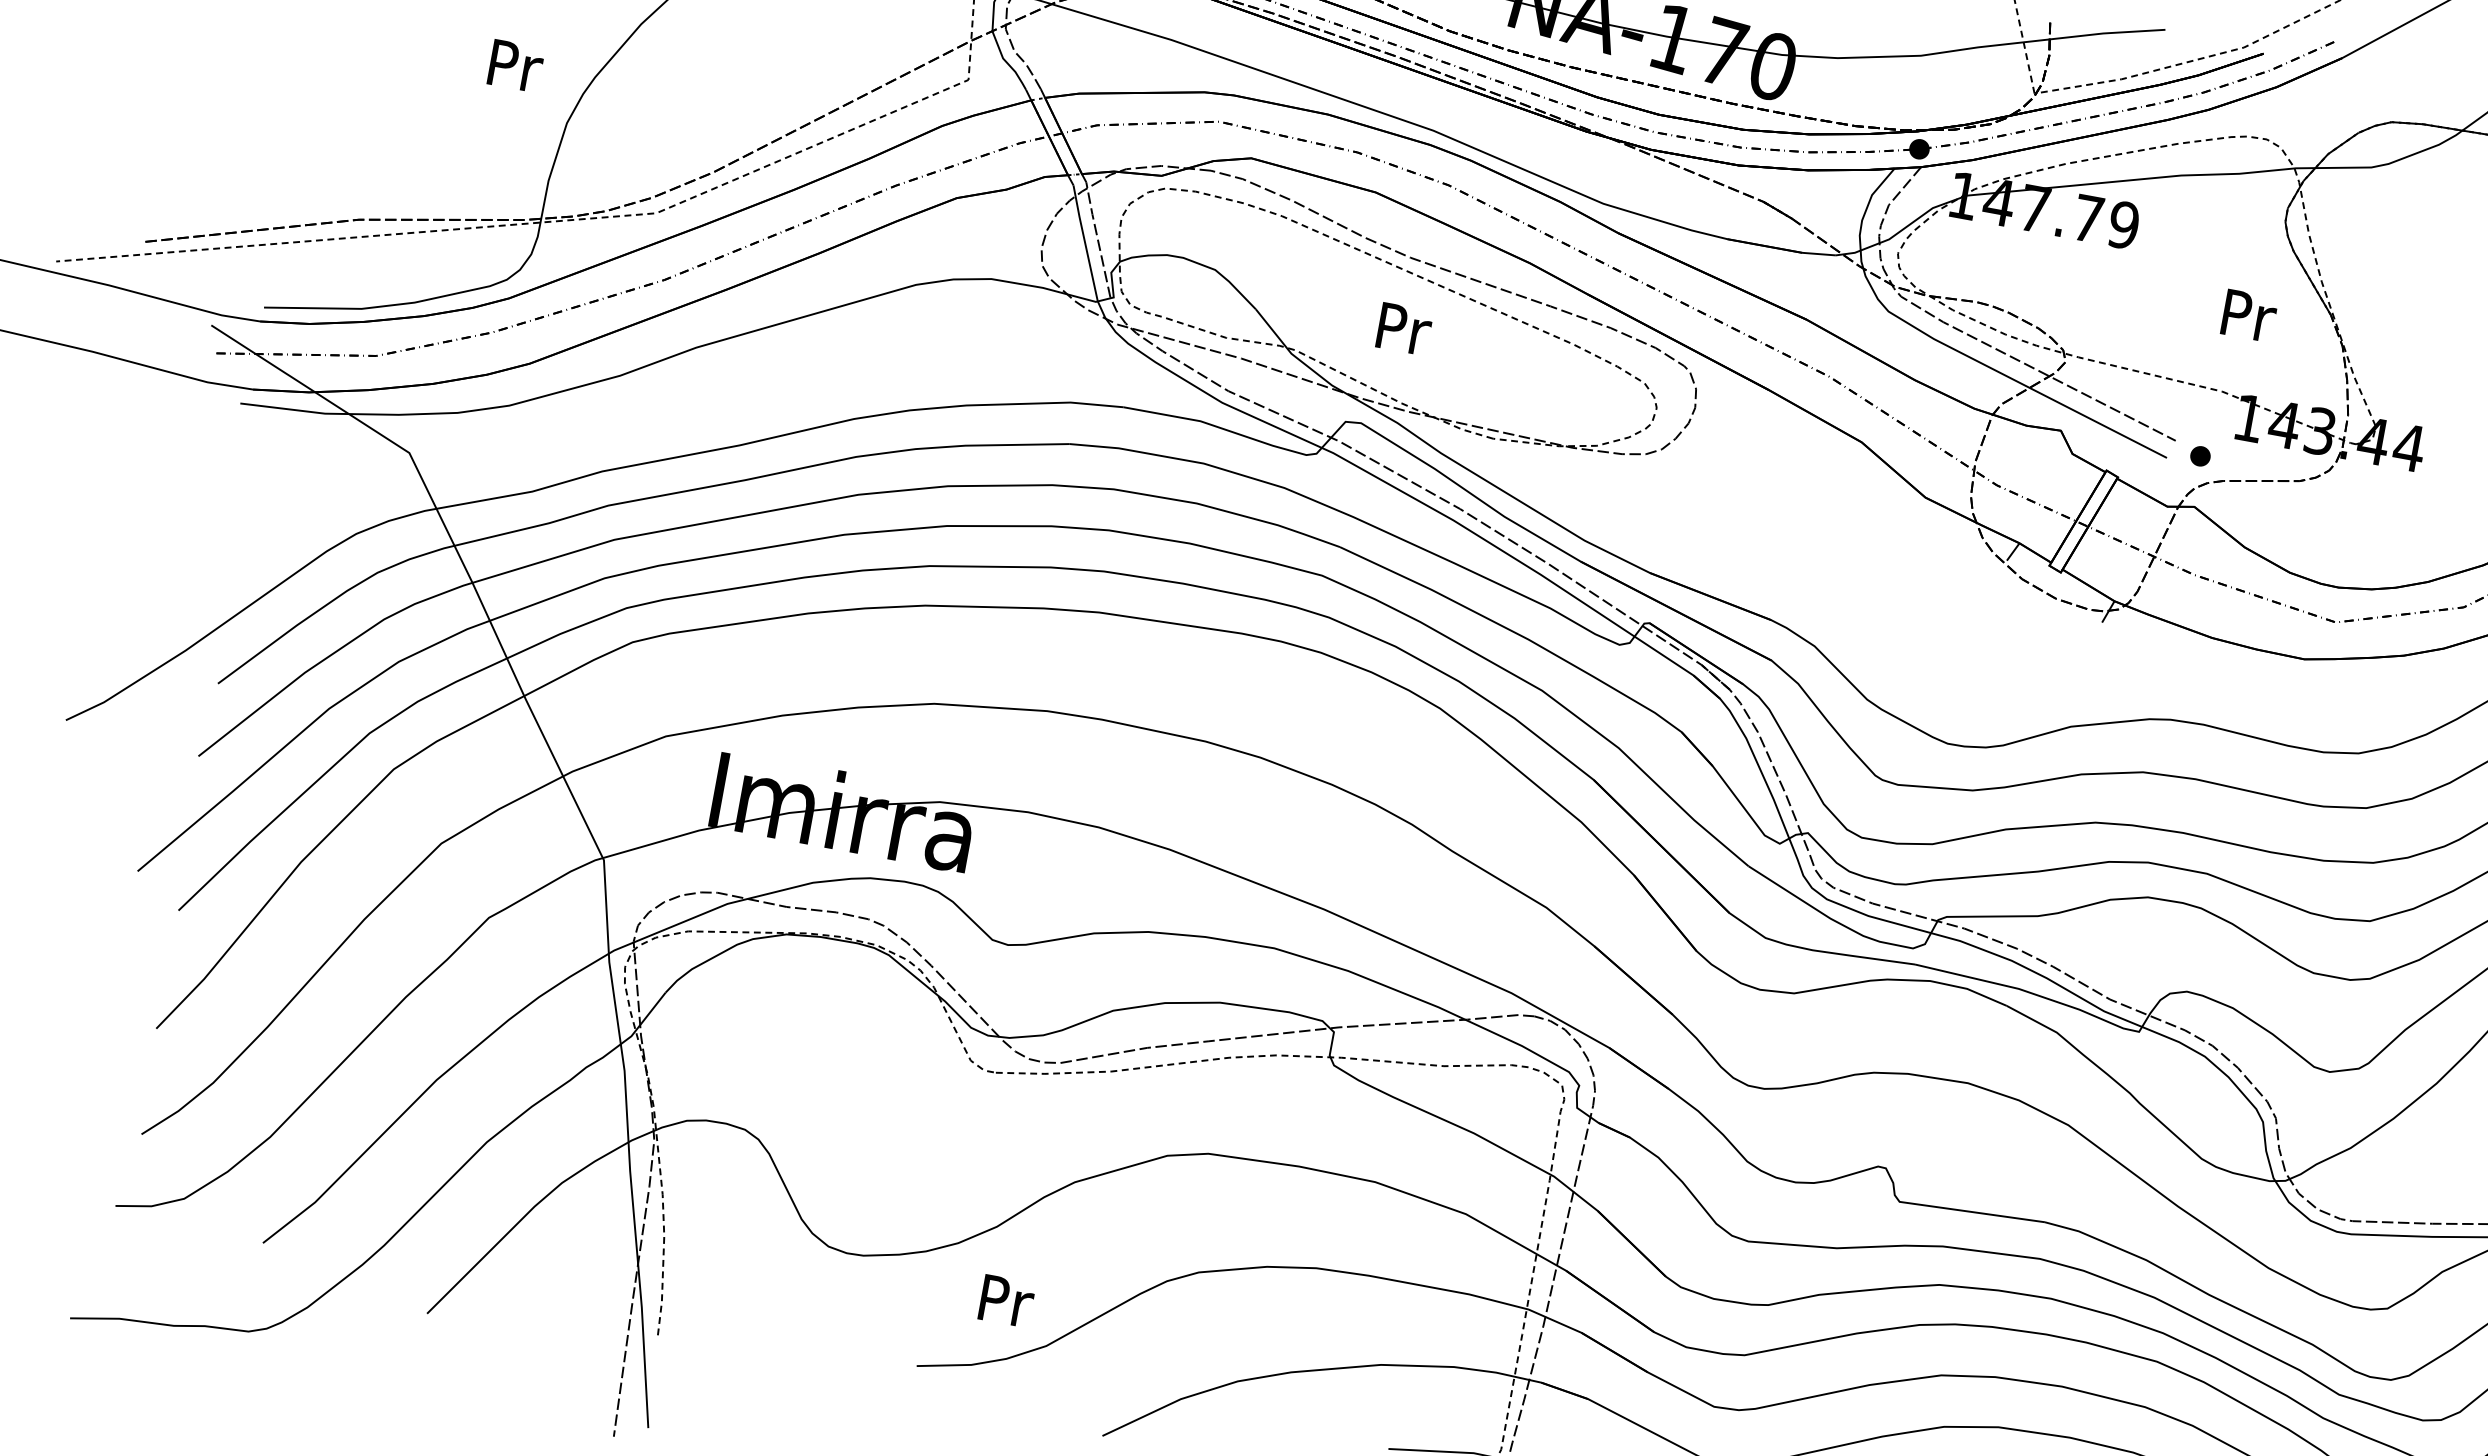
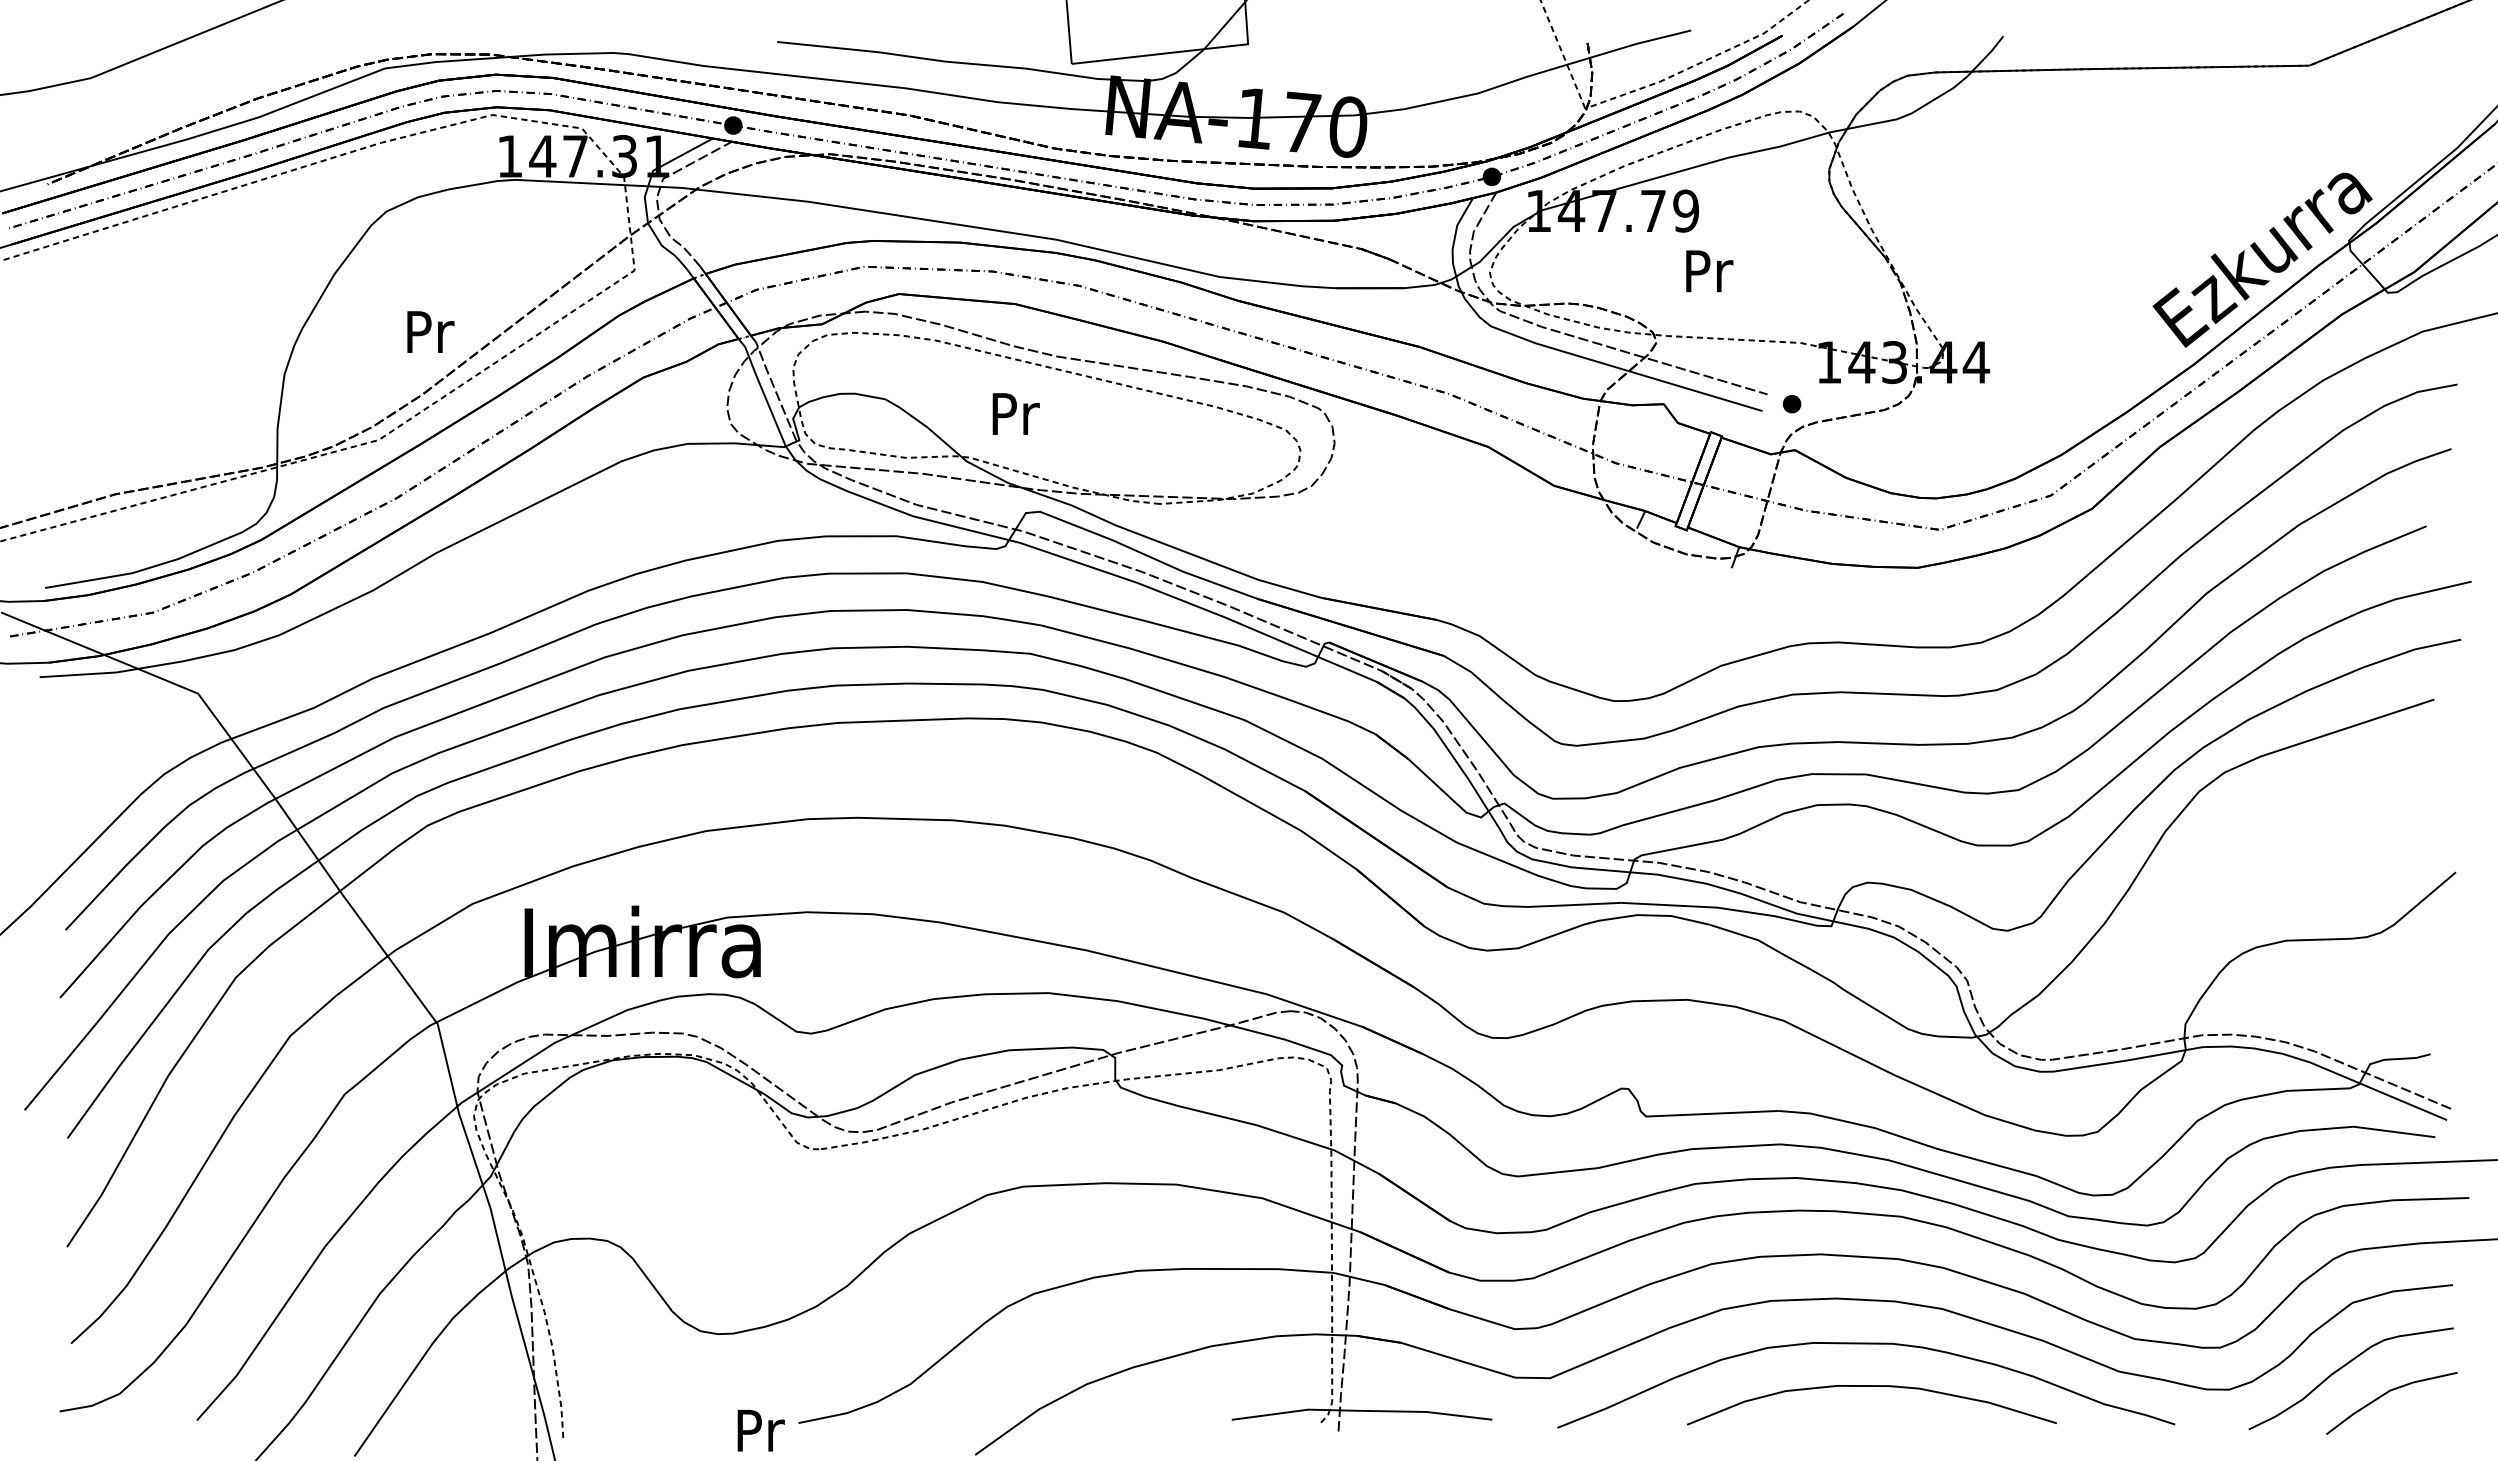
text: (515, 65) -> (430, 331), moved
text: (2249, 316) -> (1709, 271), moved
text: (1403, 328) -> (1015, 413), moved
text: (1006, 1300) -> (760, 1430), moved

